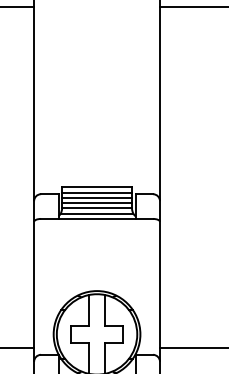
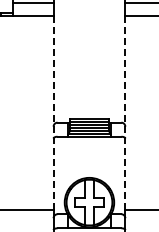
line: (33, 176) -> (53, 112), solid -> dashed
line: (160, 178) -> (125, 113), solid -> dashed

